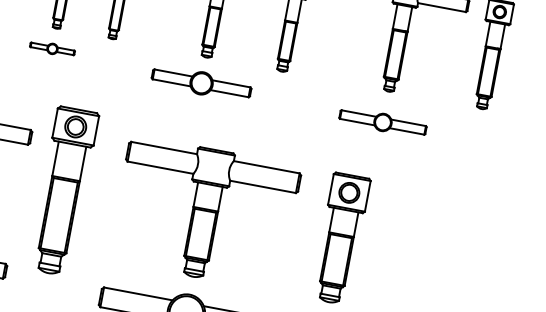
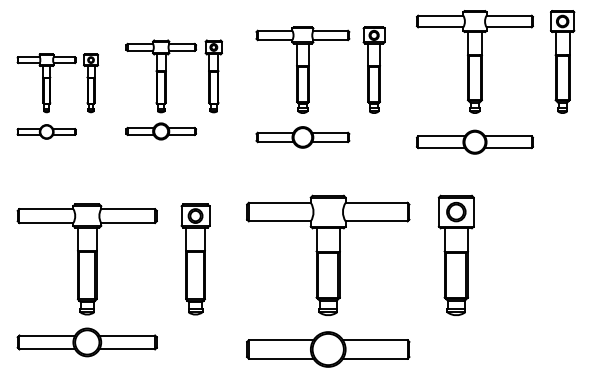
part: (51, 48) -> (160, 131), size x1.67
part: (382, 121) -> (474, 141), size x1.43
part: (63, 191) -> (195, 259), size x0.71

